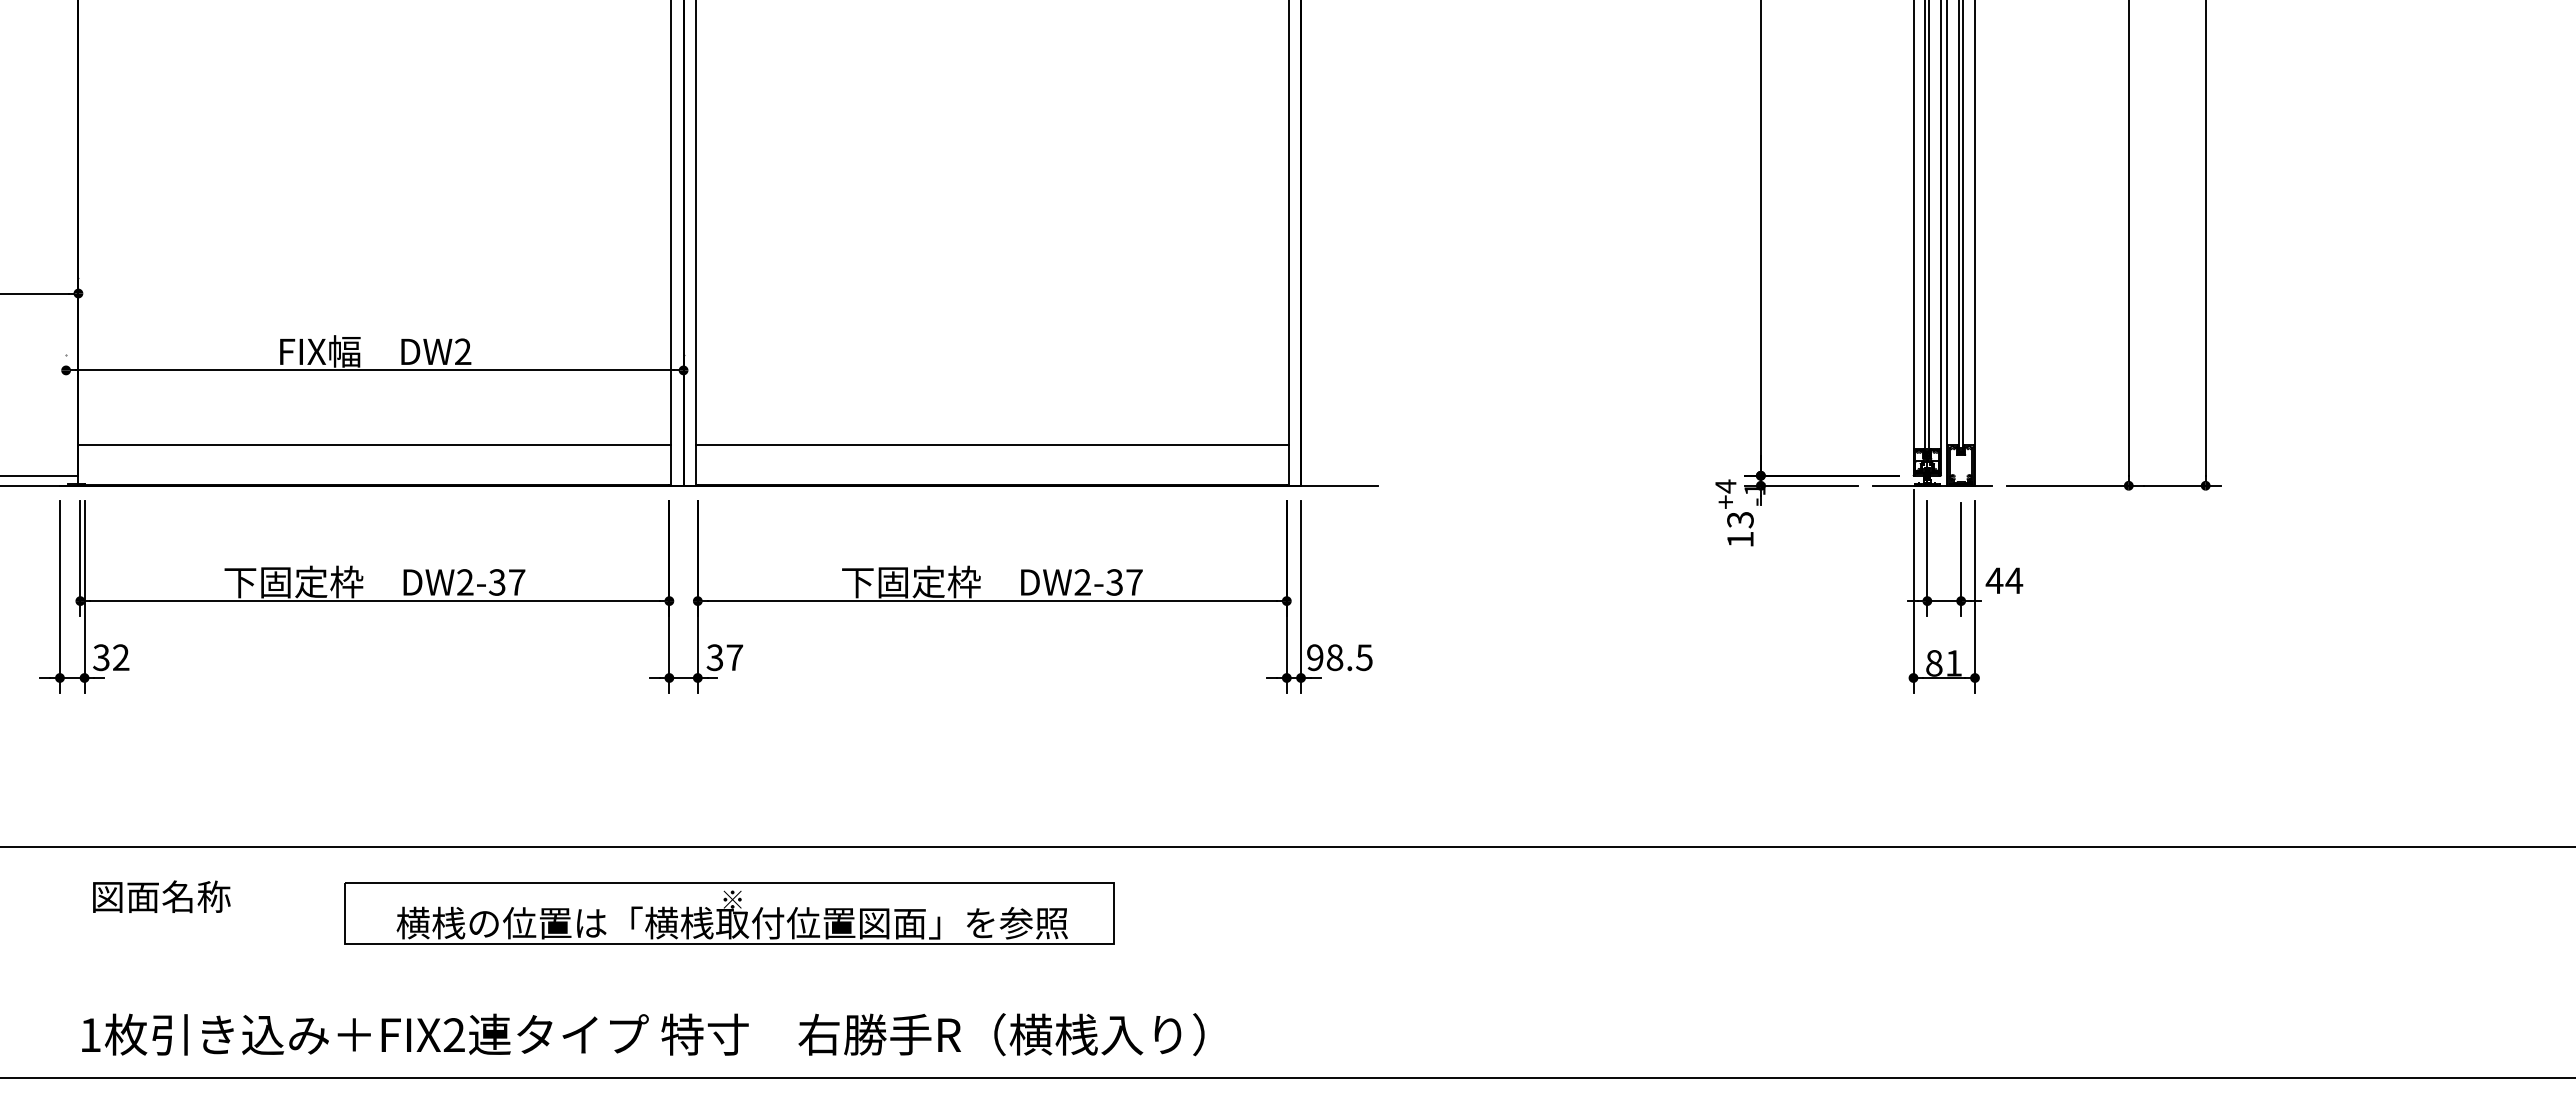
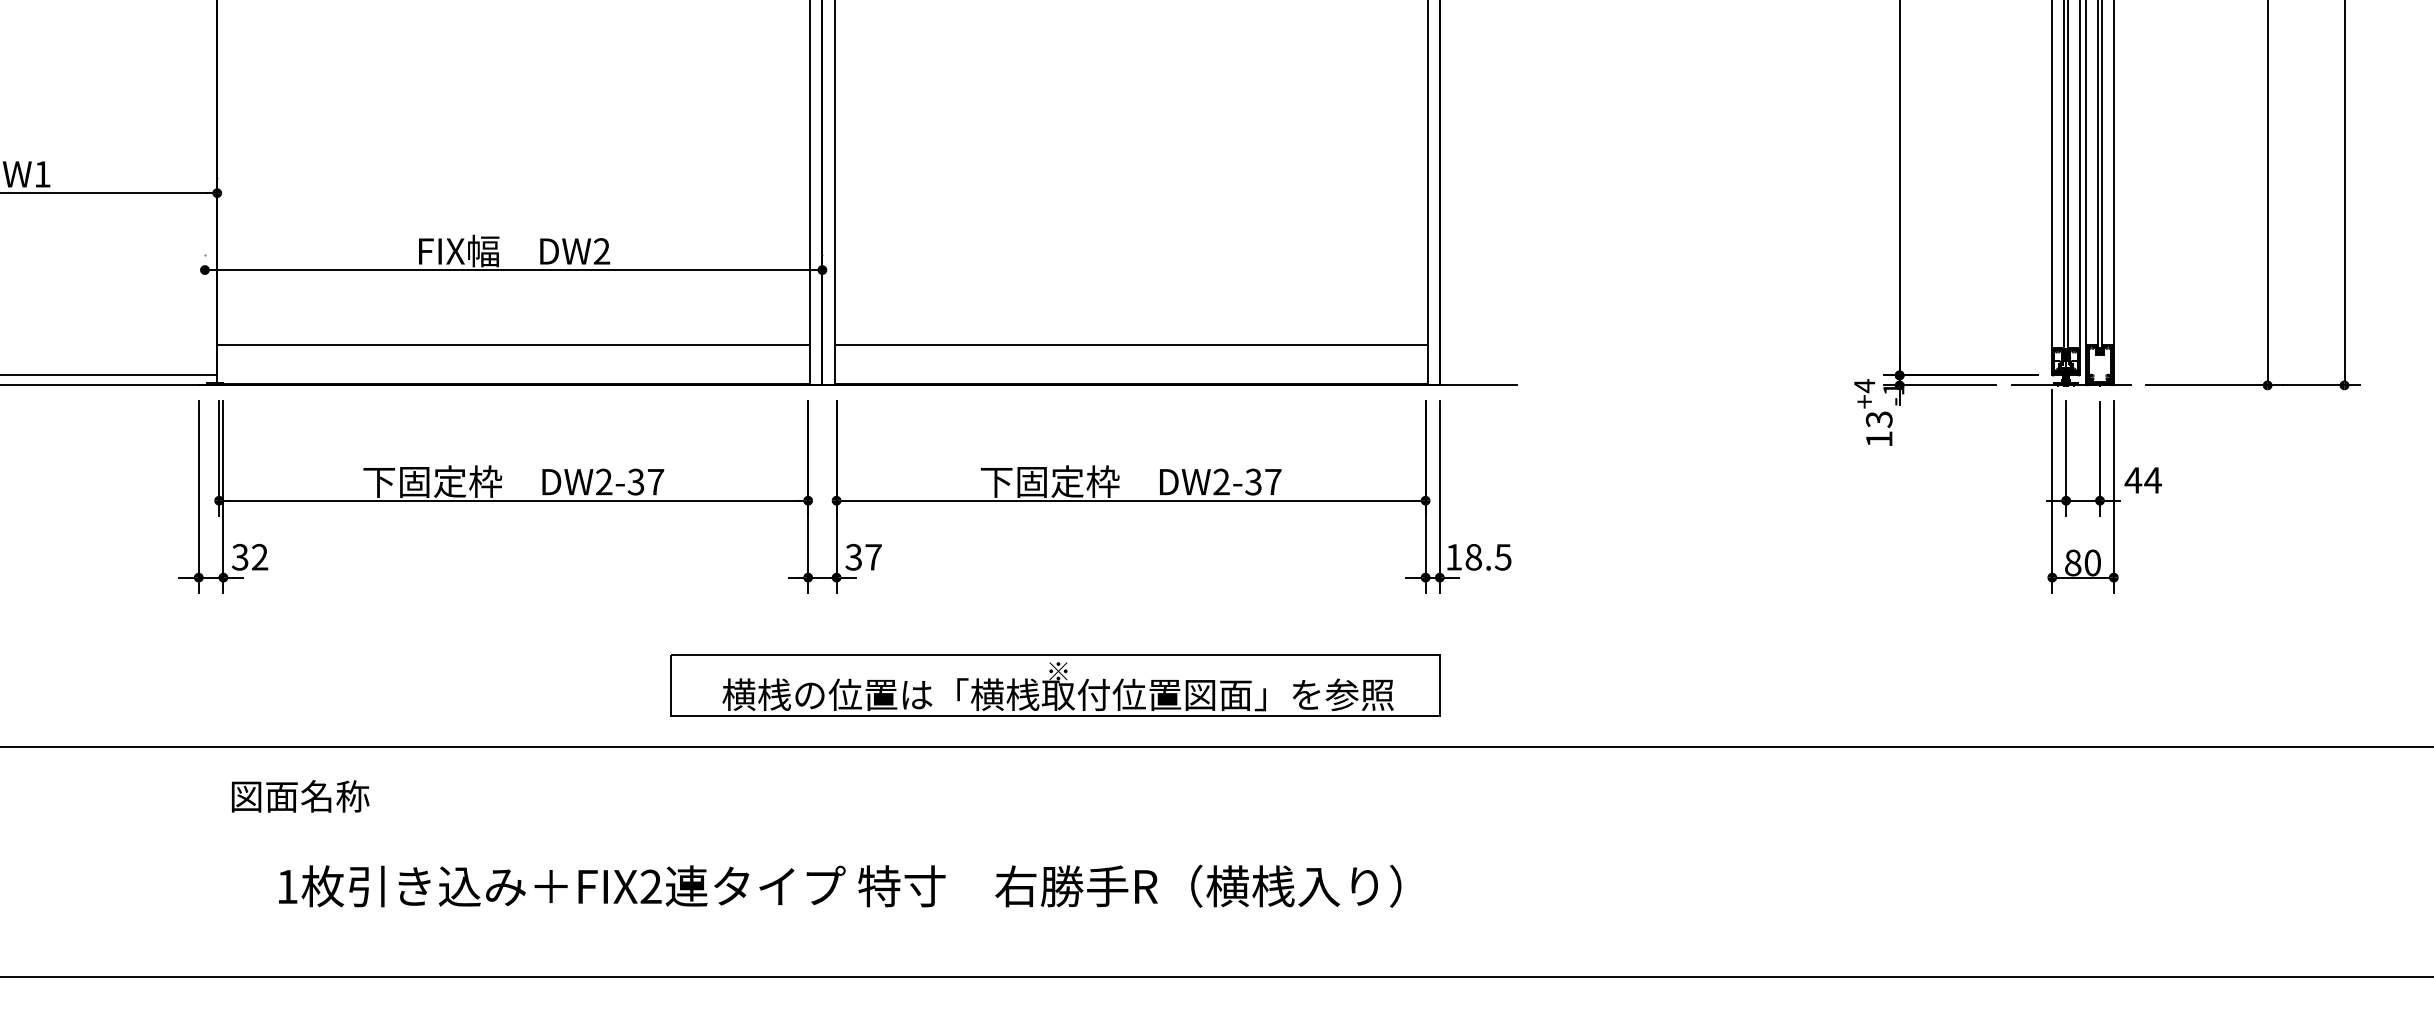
text: (1315, 657) -> (1454, 557), 98.5 -> 18.5
text: (1954, 663) -> (2093, 563), 81 -> 80
part: (729, 913) -> (1055, 685), moved
text: (643, 1034) -> (840, 886), moved

